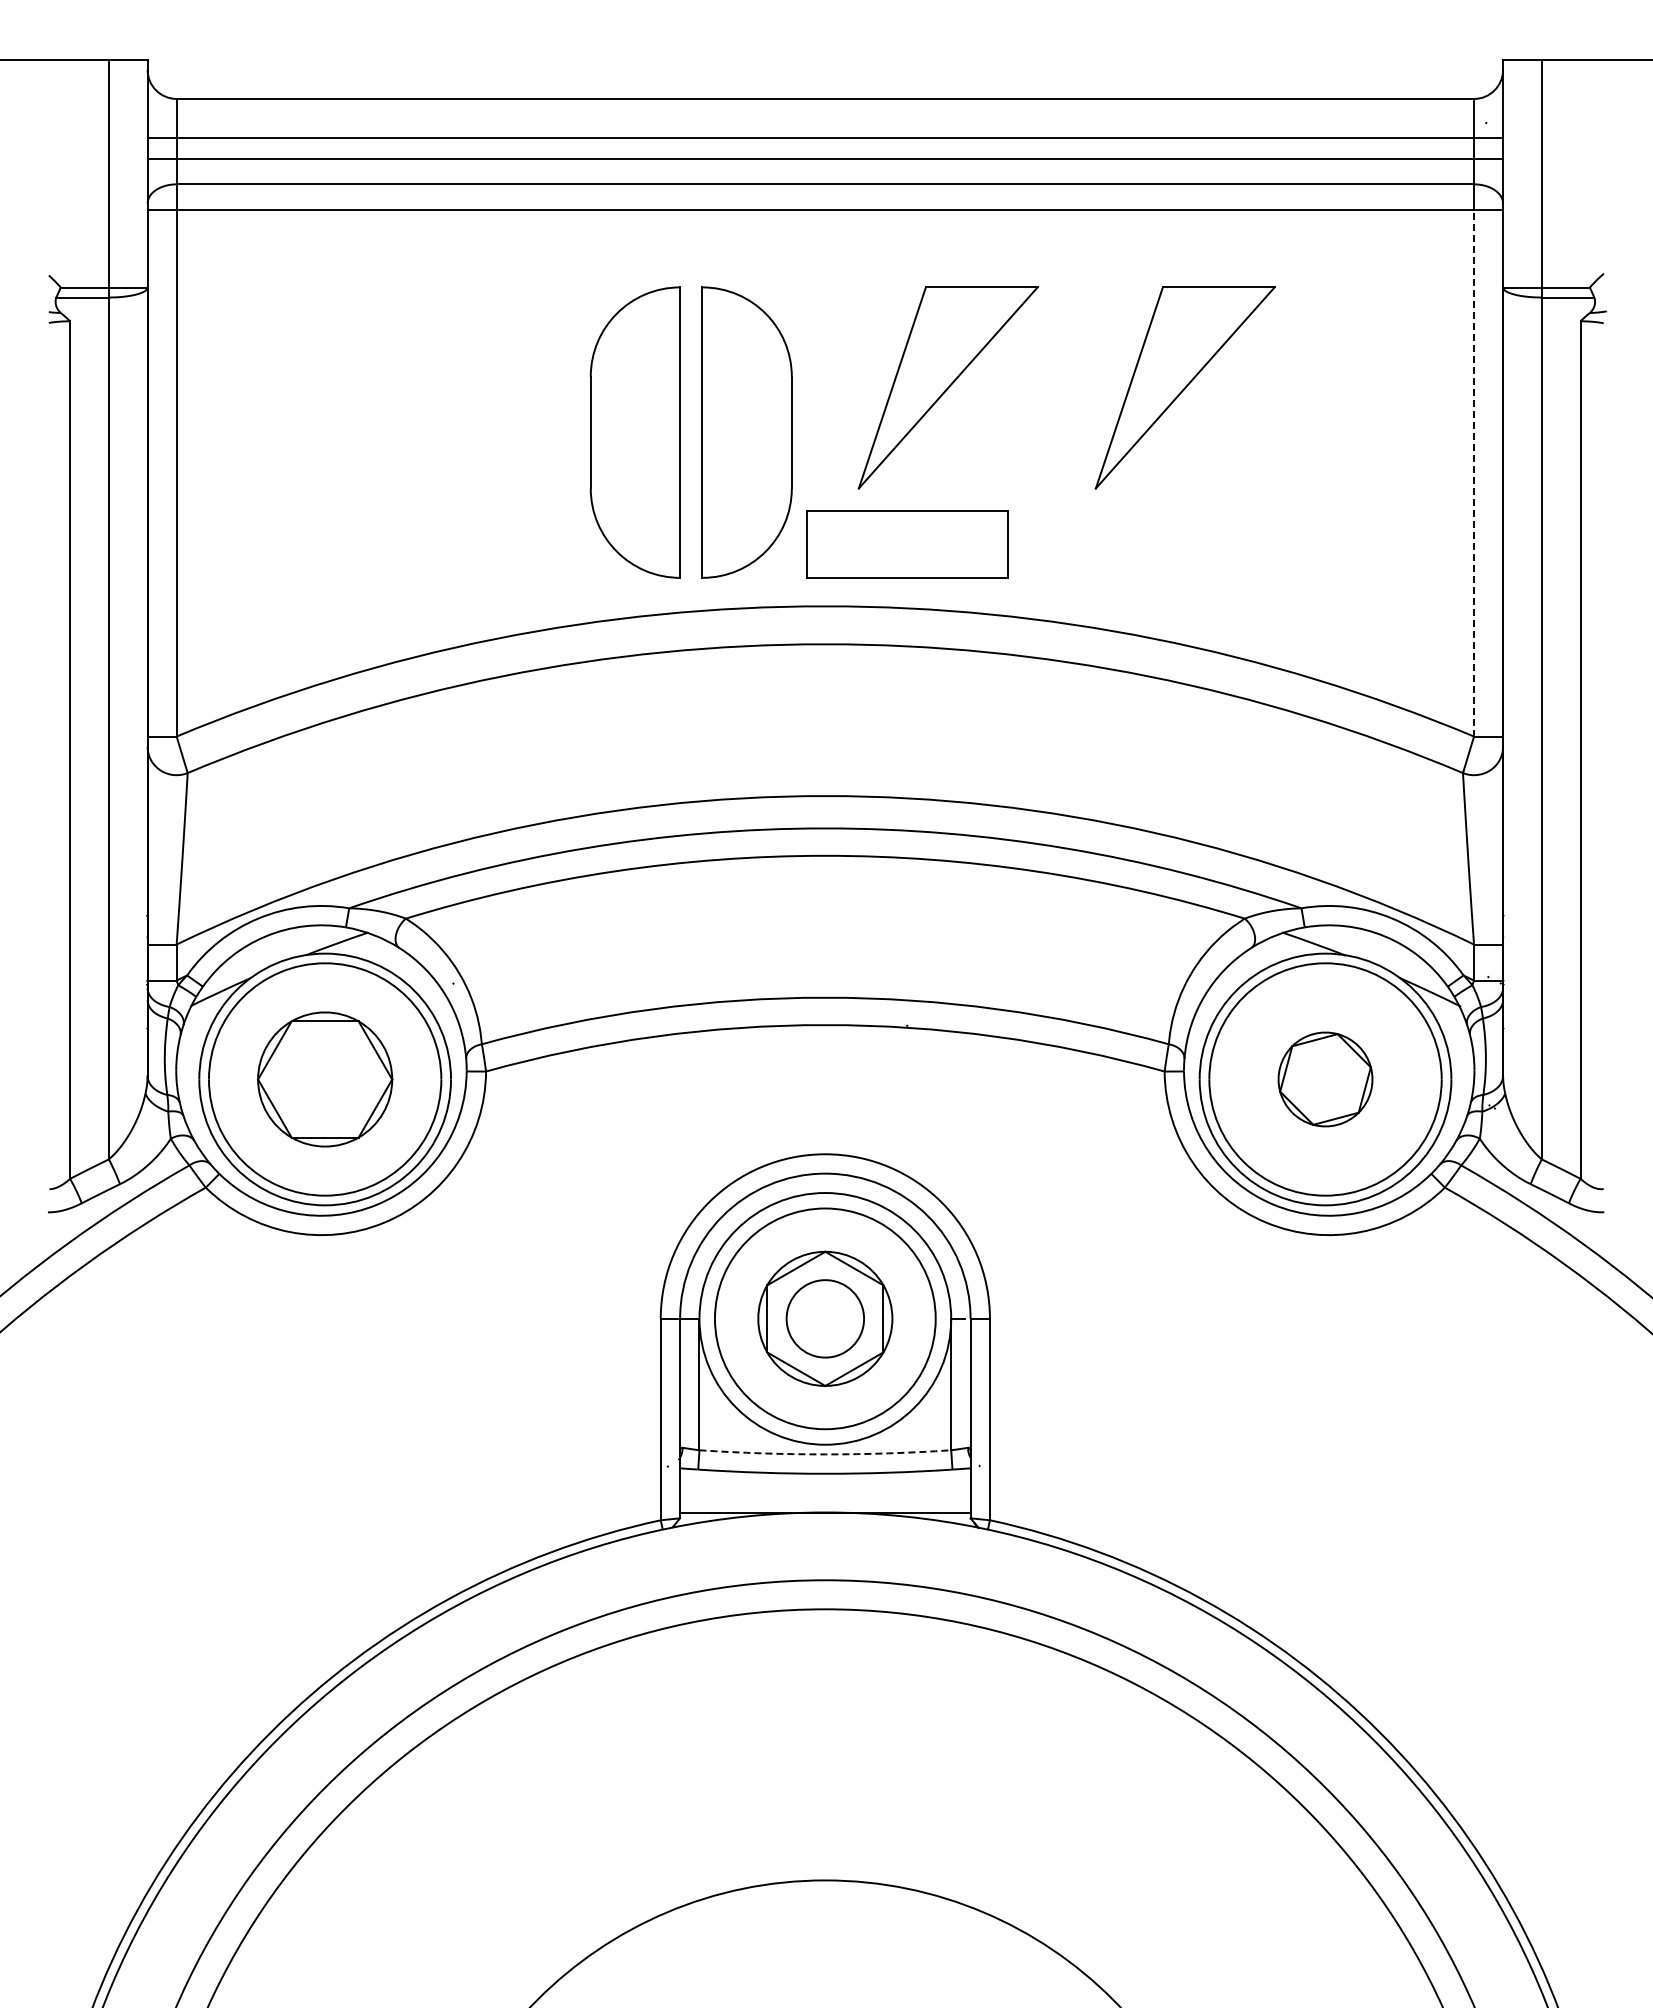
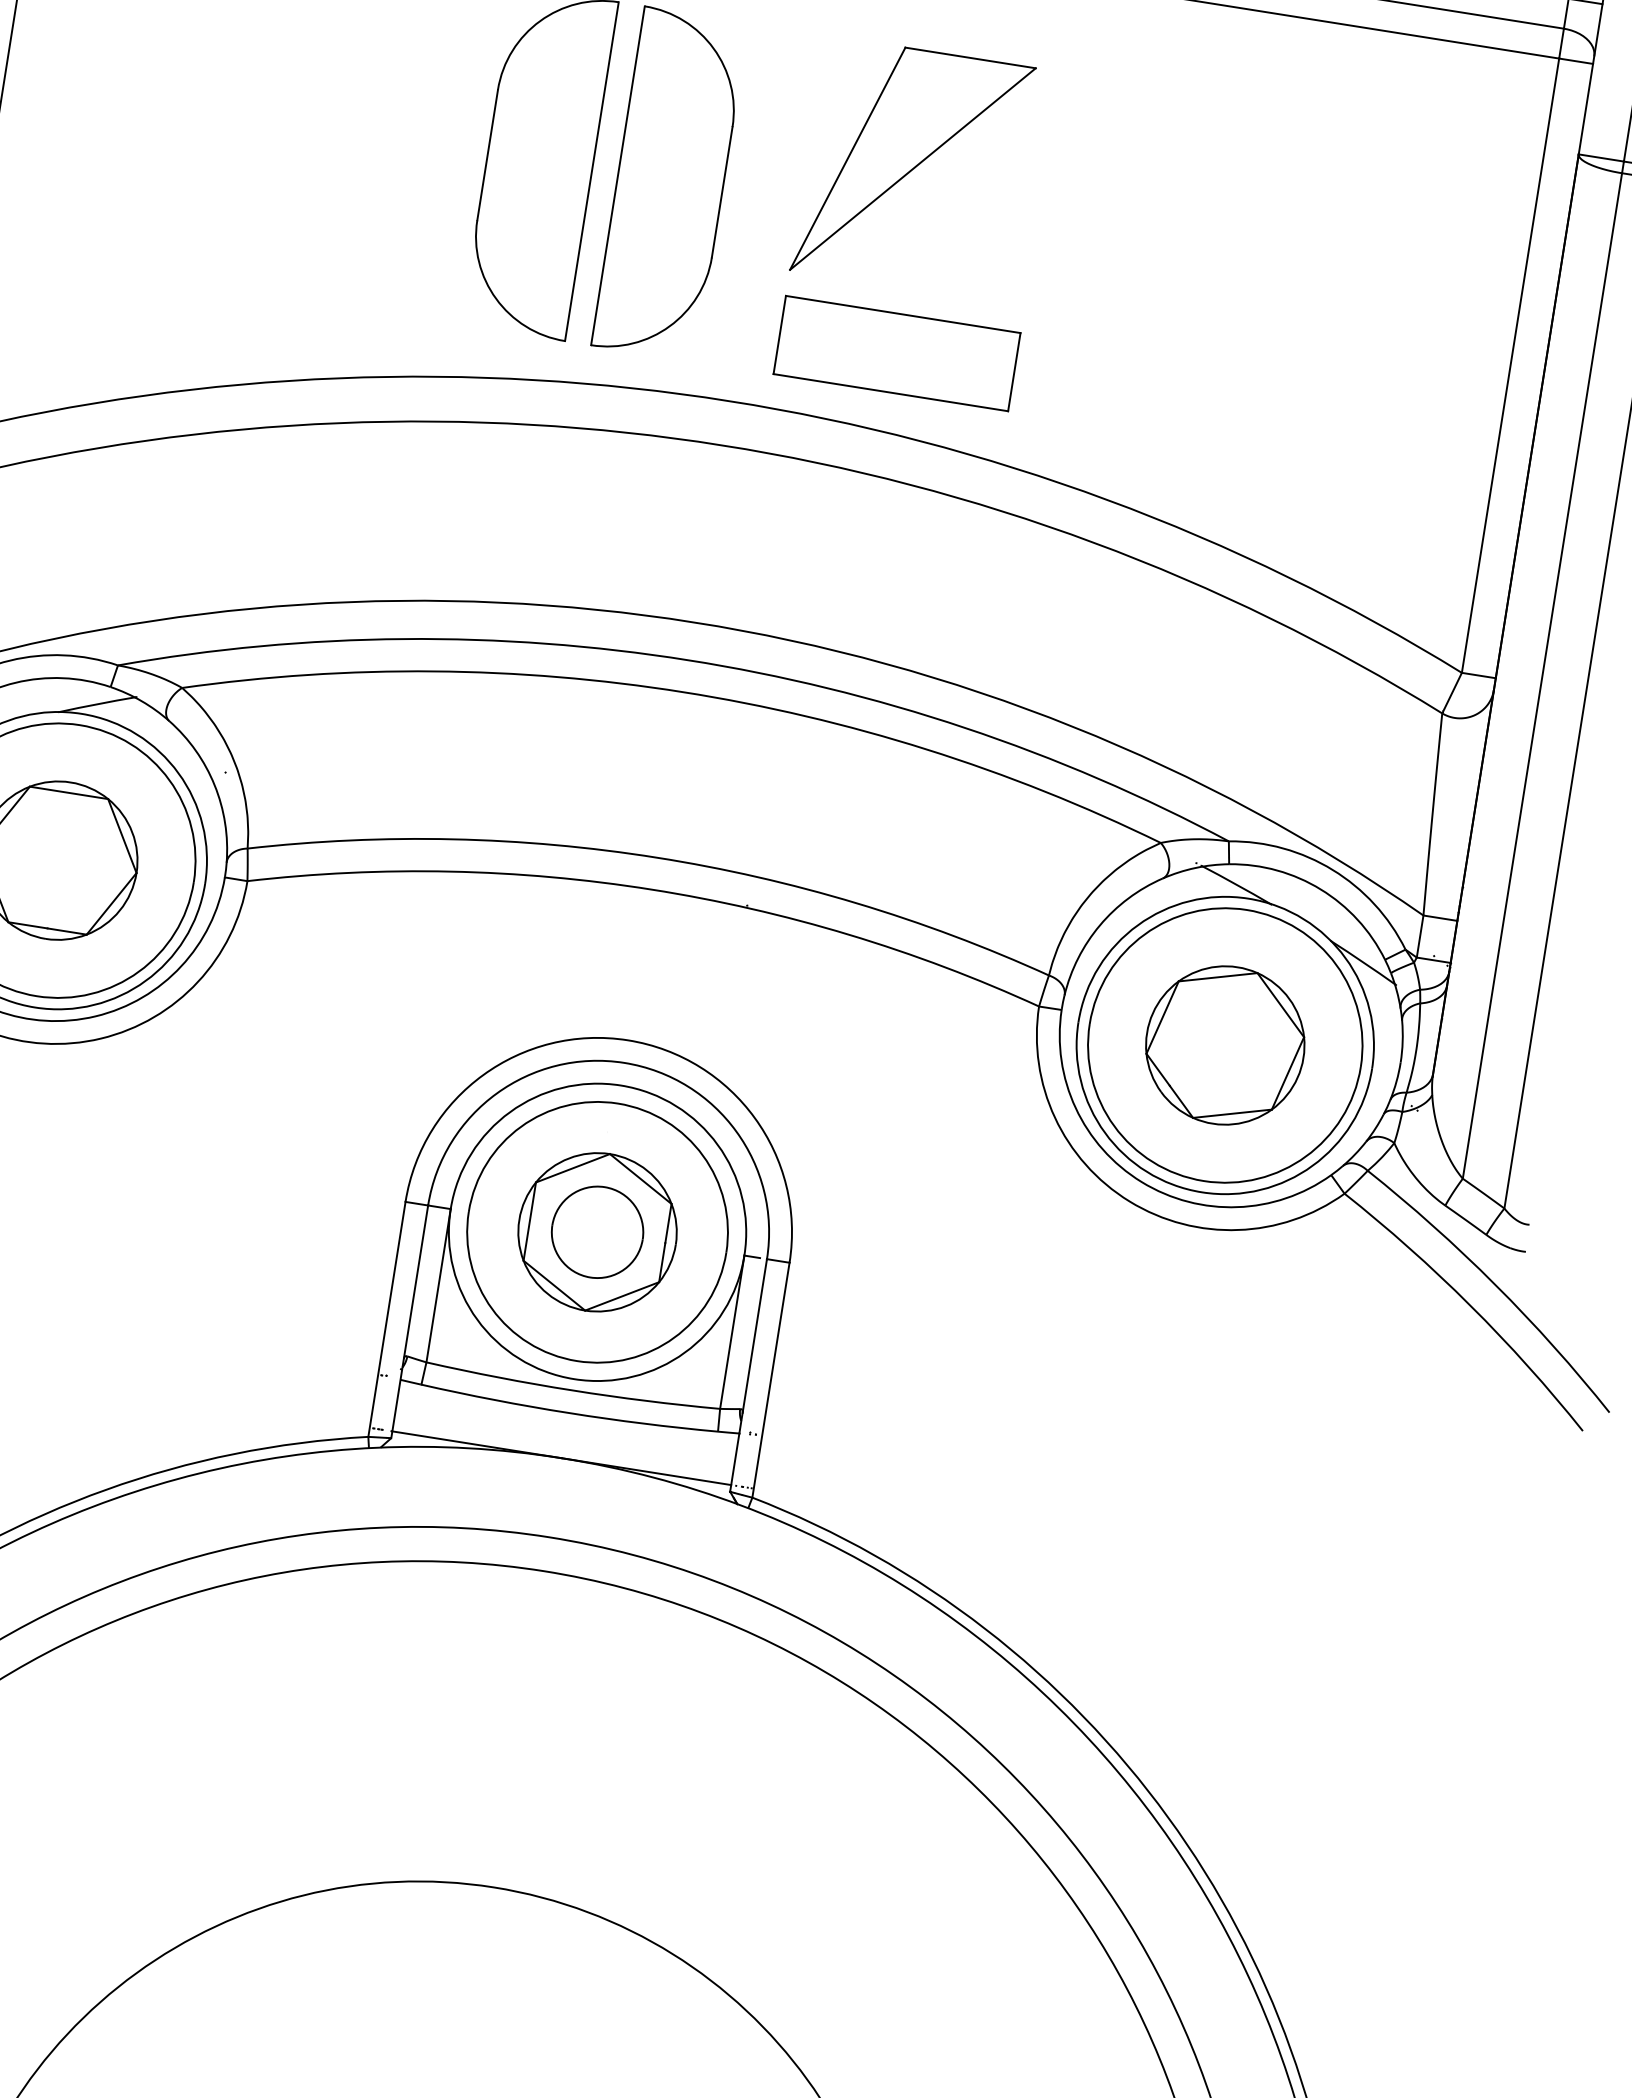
part: (1184, 387) -> (1188, 212), removed
line: (1474, 472) -> (1511, 364), dashed -> solid
part: (907, 544) -> (897, 353), moved
part: (1325, 1079) -> (1225, 1045), size x1.43
arc: (825, 1454) -> (572, 1390), dashed -> solid

